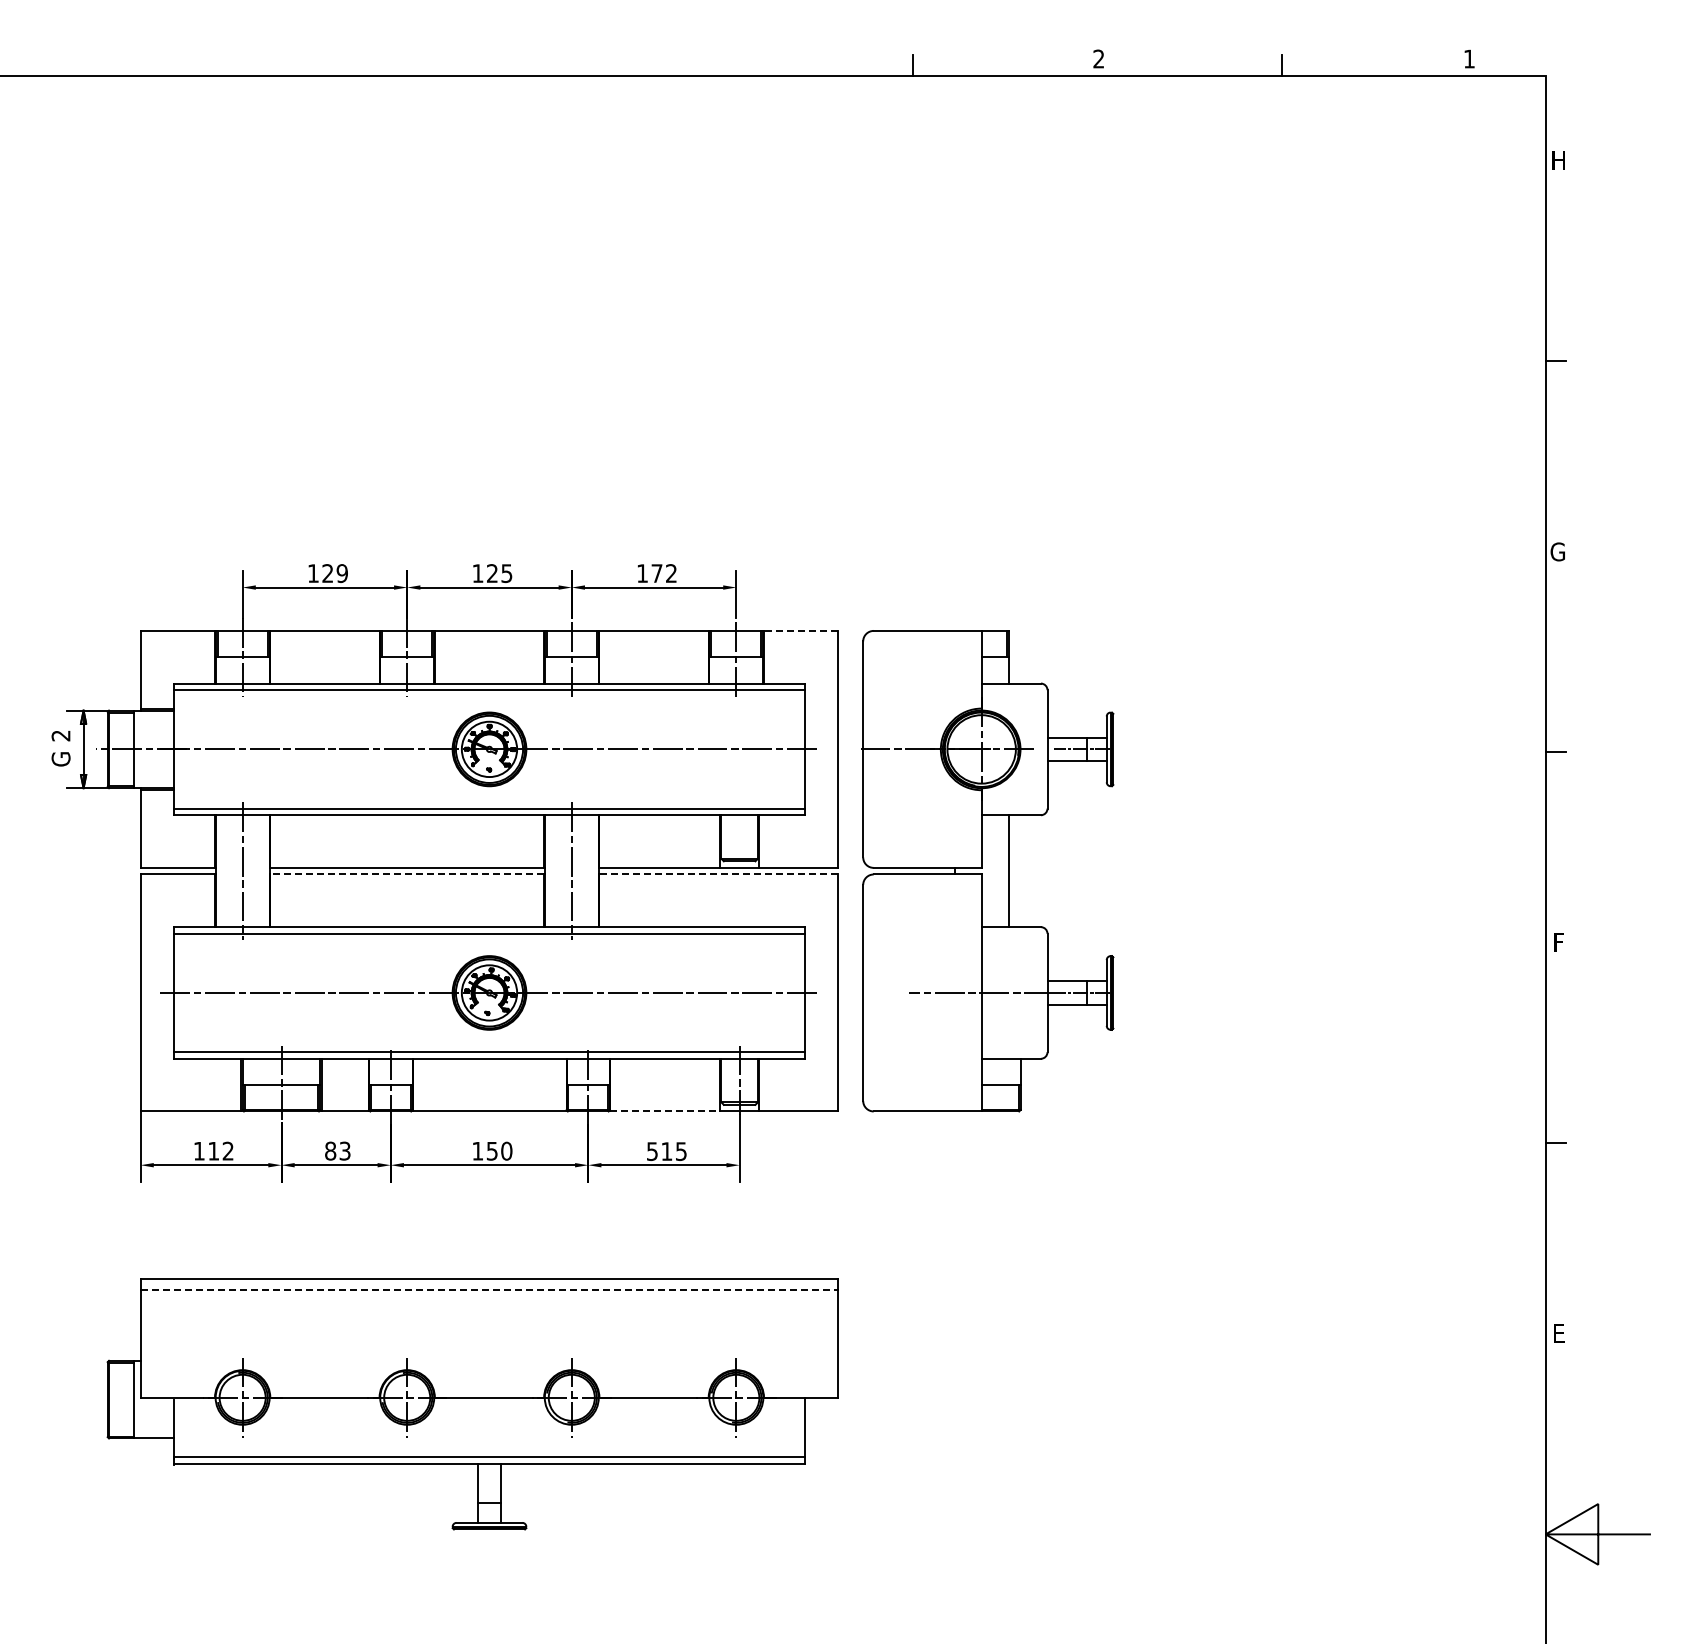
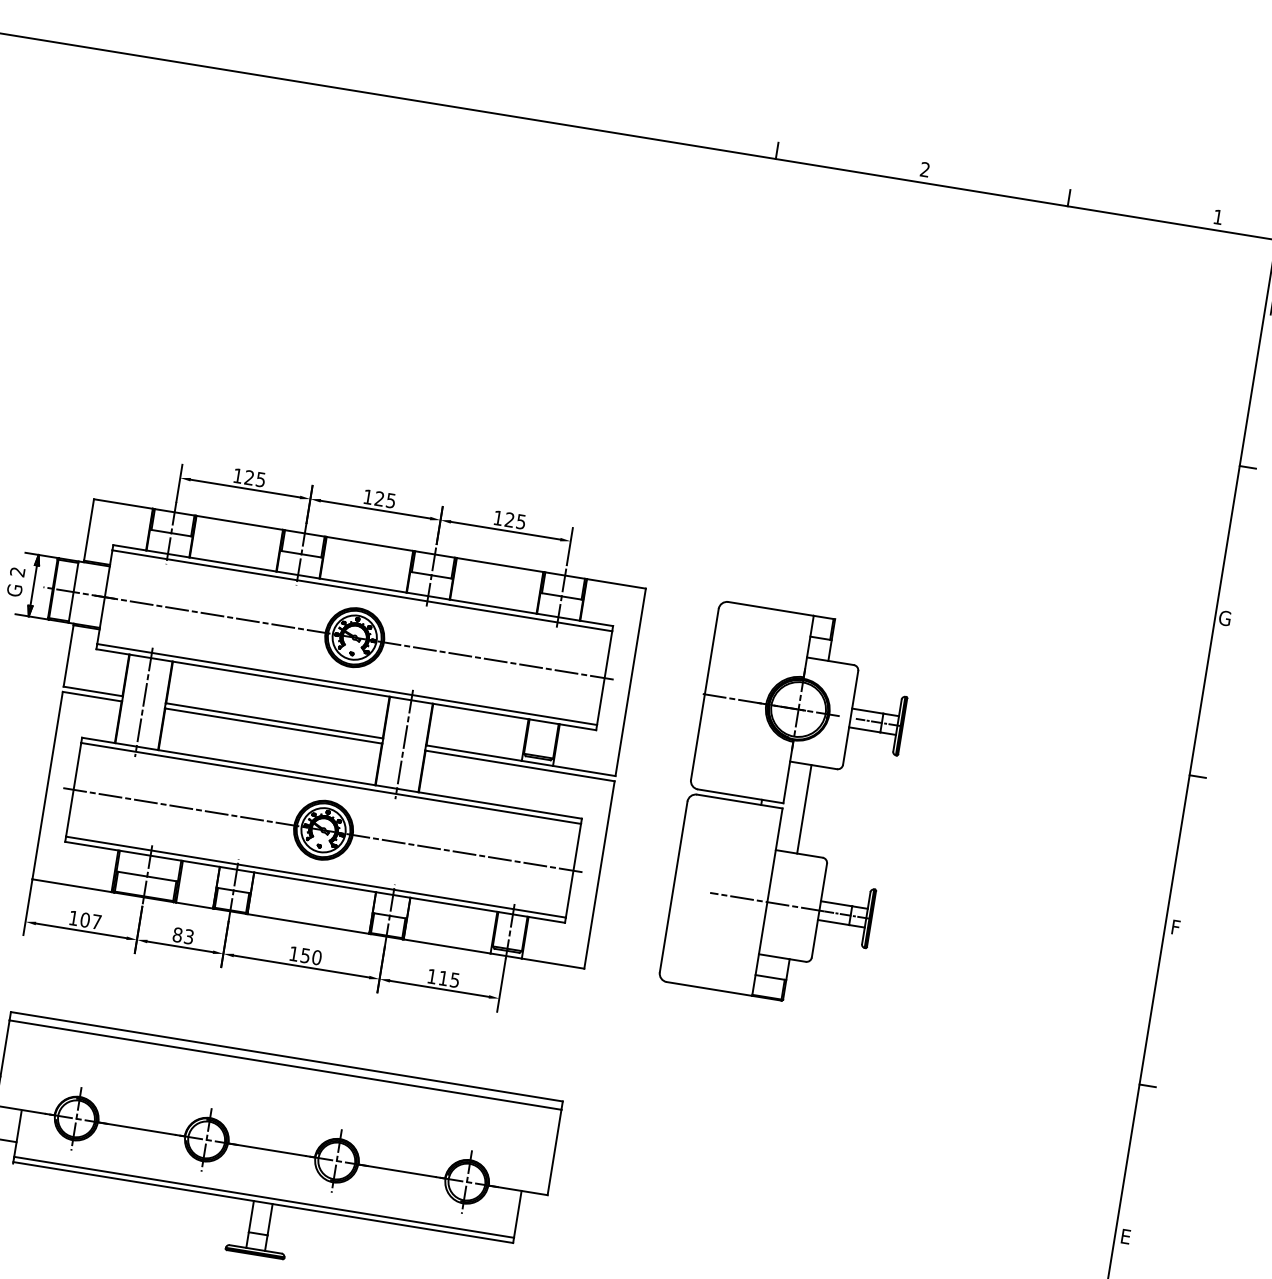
text: (341, 573) -> (260, 479), 129 -> 125
text: (663, 573) -> (514, 520), 172 -> 125
line: (800, 630) -> (615, 583), dashed -> solid
part: (987, 871) -> (787, 806), moved
line: (407, 874) -> (273, 726), dashed -> solid
line: (718, 874) -> (519, 765), dashed -> solid
line: (664, 1111) -> (446, 946), dashed -> solid
text: (220, 1150) -> (90, 920), 112 -> 107
text: (652, 1151) -> (432, 976), 515 -> 115
line: (489, 1289) -> (285, 1064), dashed -> solid

